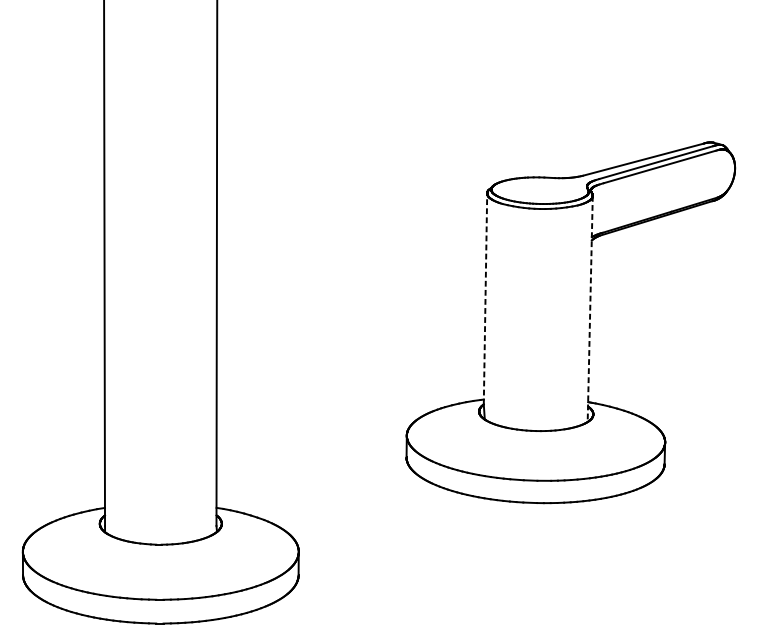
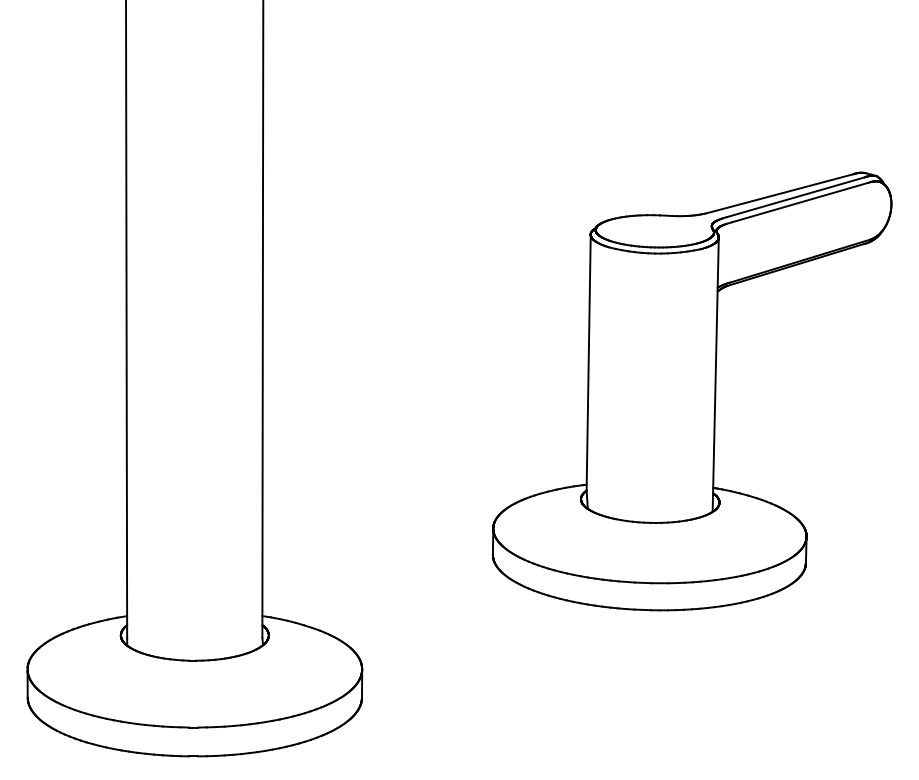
line: (485, 298) -> (588, 362), dashed -> solid
line: (590, 309) -> (715, 375), dashed -> solid

